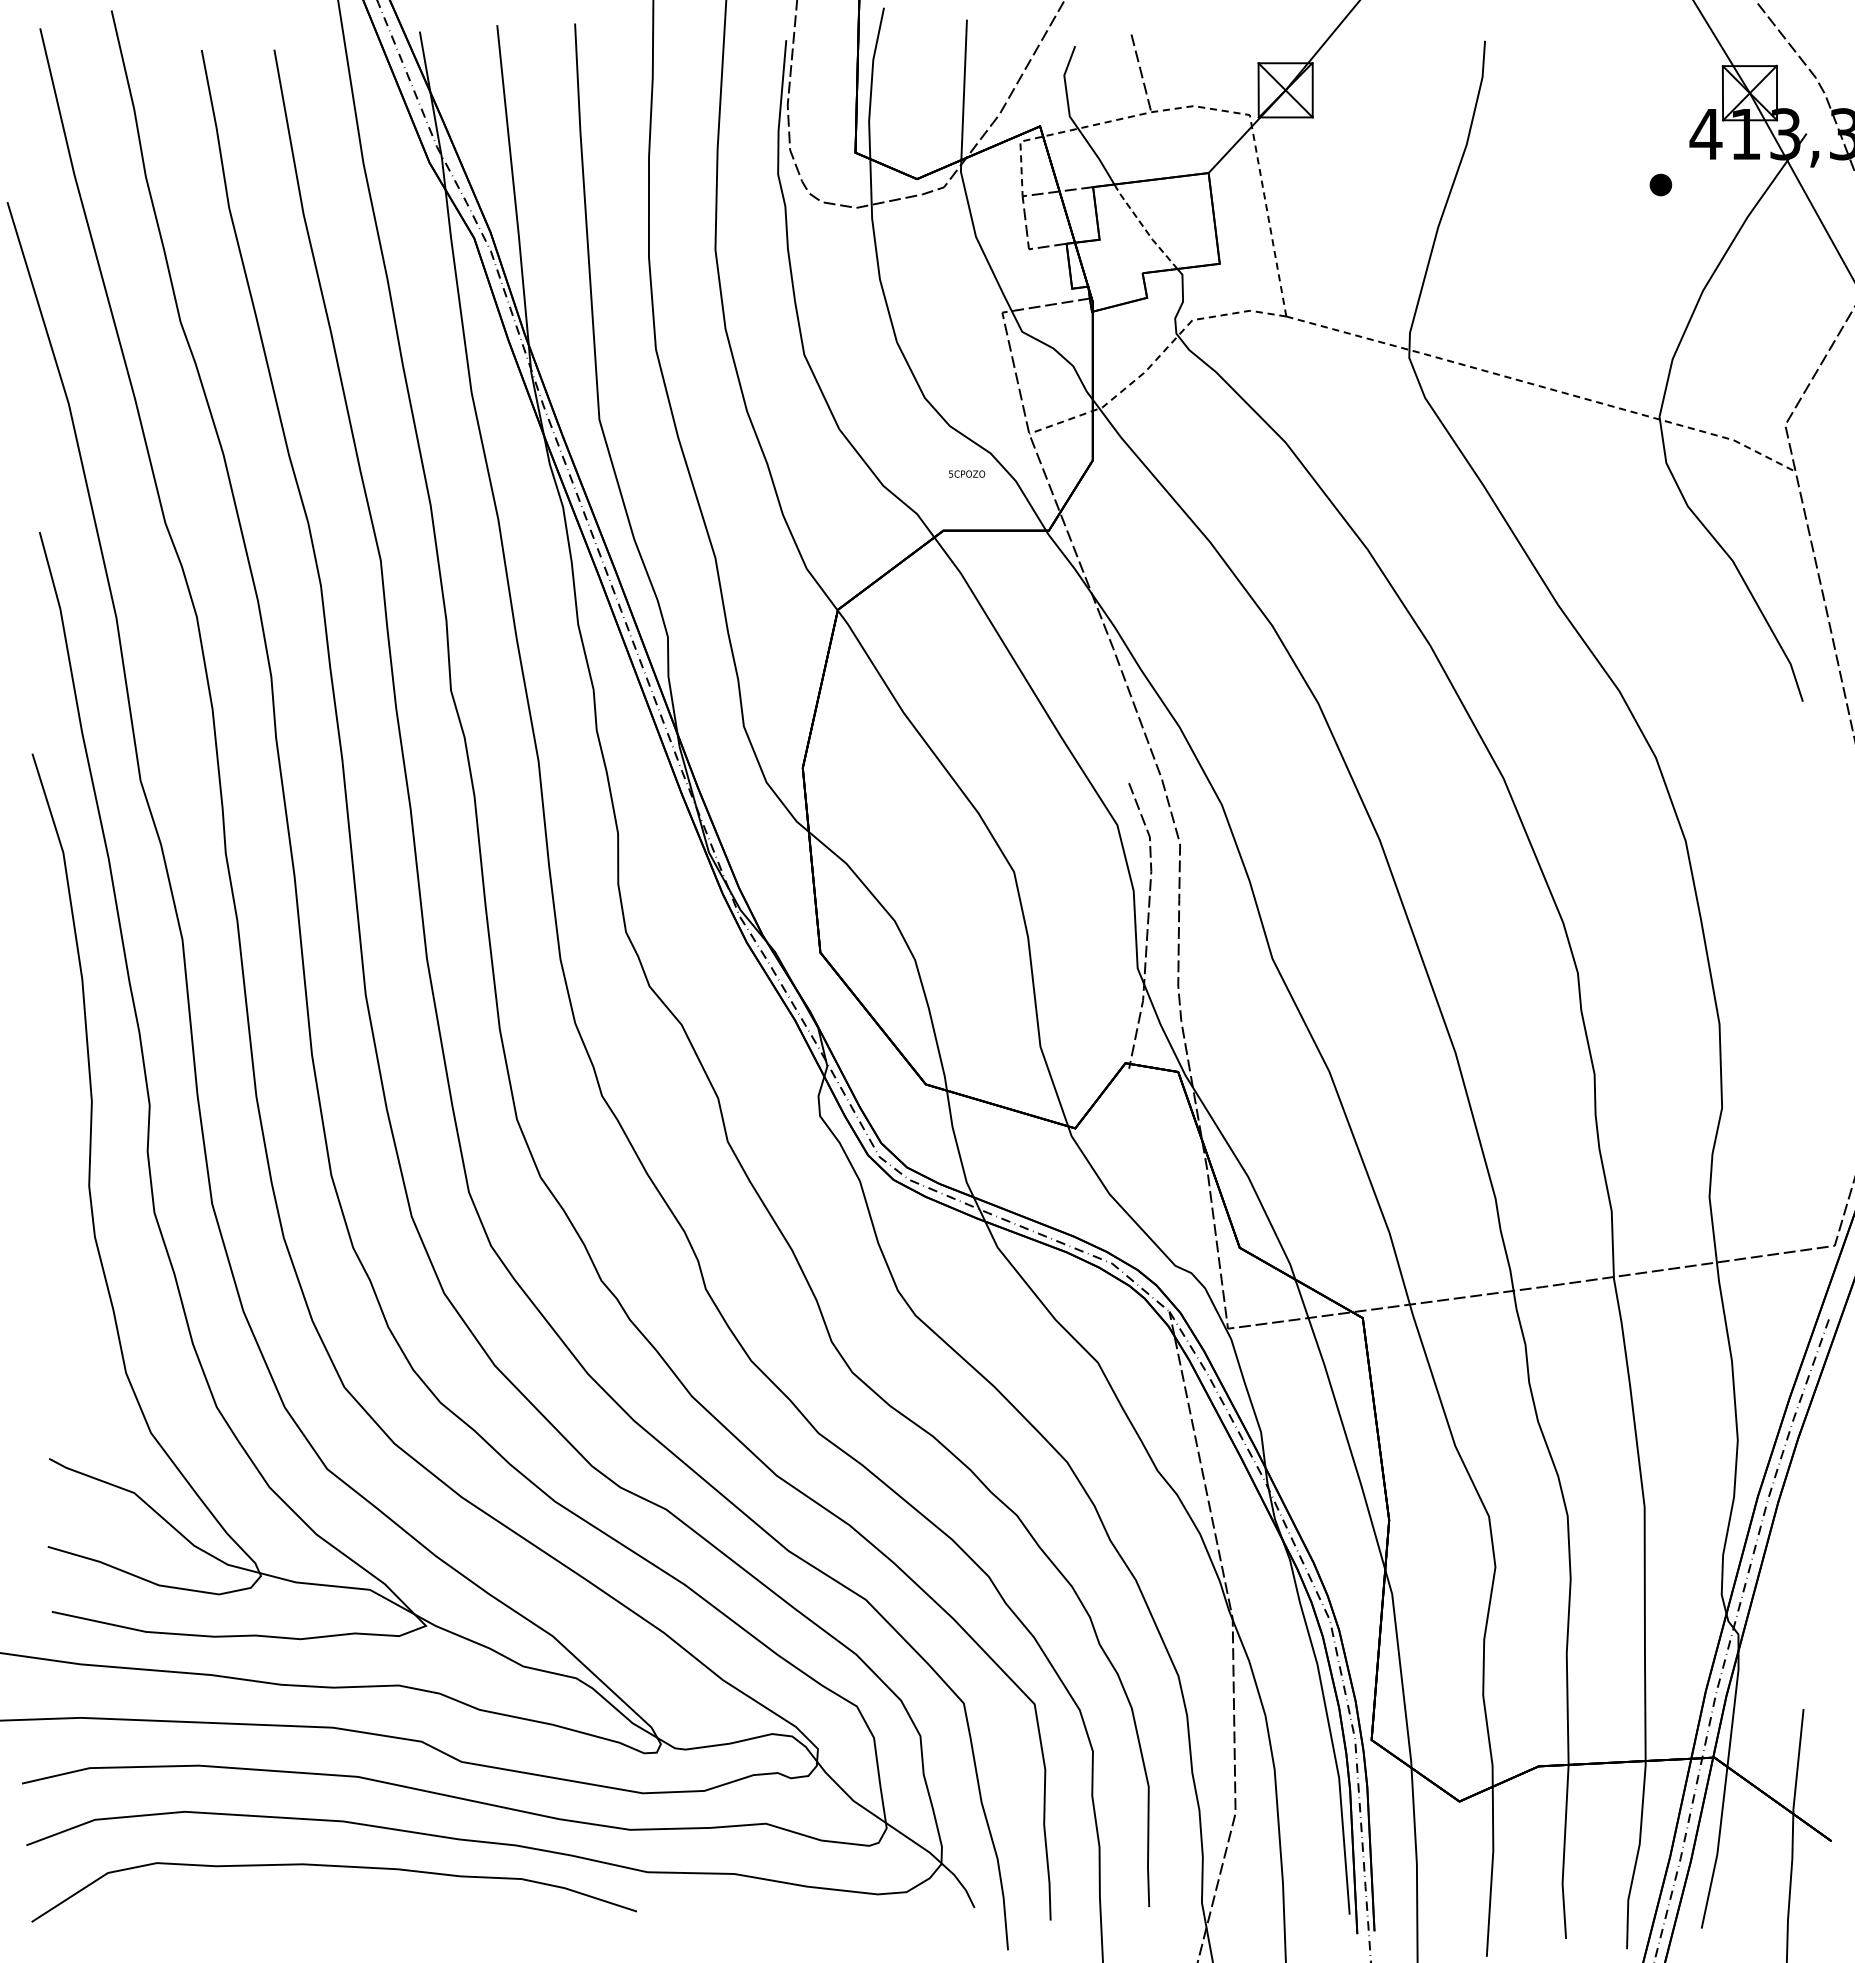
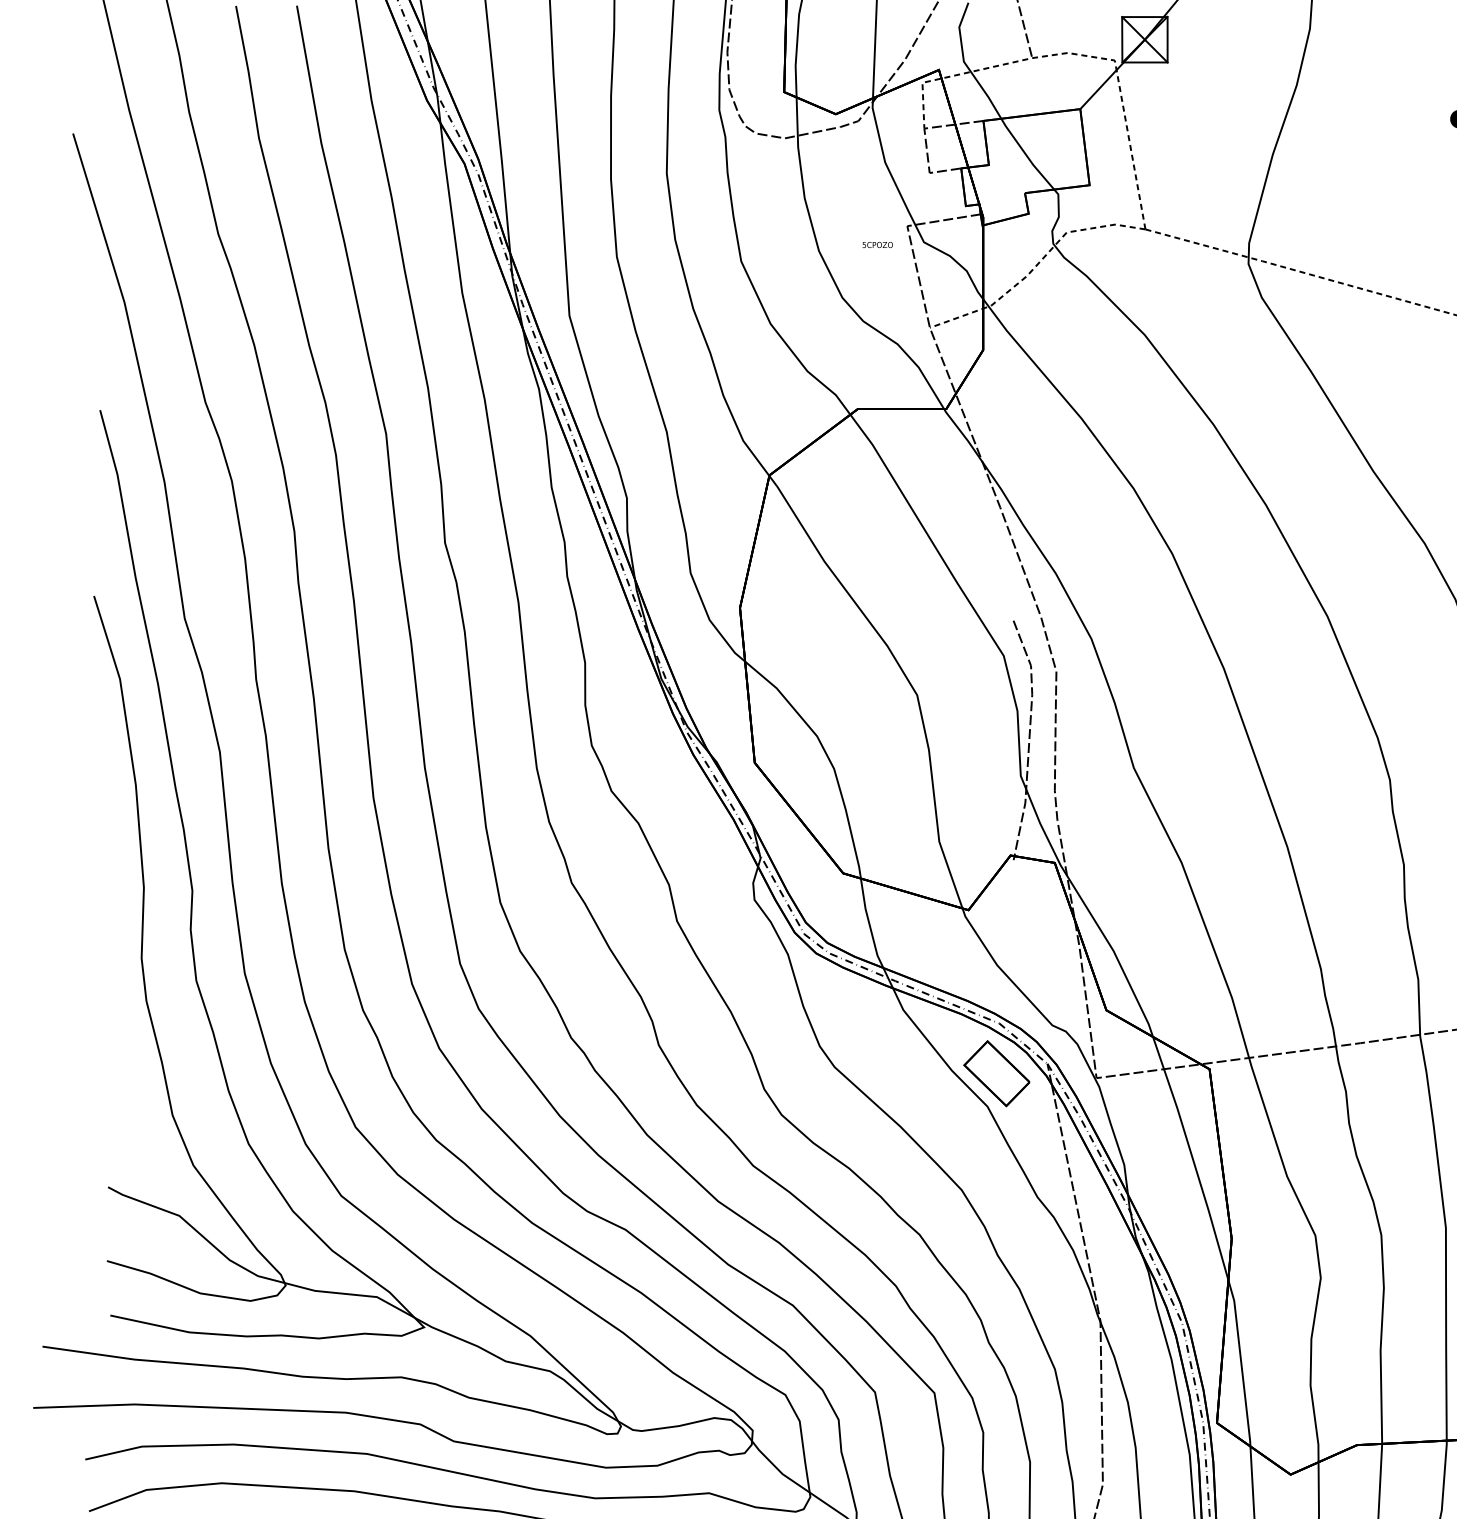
line: (1144, 228) -> (1026, 155), dashed -> solid
text: (967, 473) -> (878, 244), moved
part: (1108, 1323) -> (996, 1073), added

